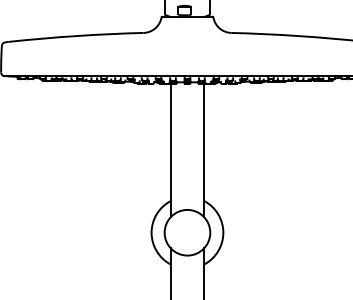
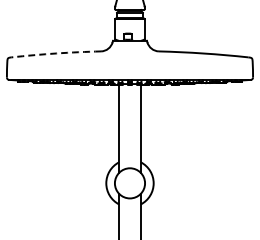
arc: (76, 36) -> (56, 53), solid -> dashed

